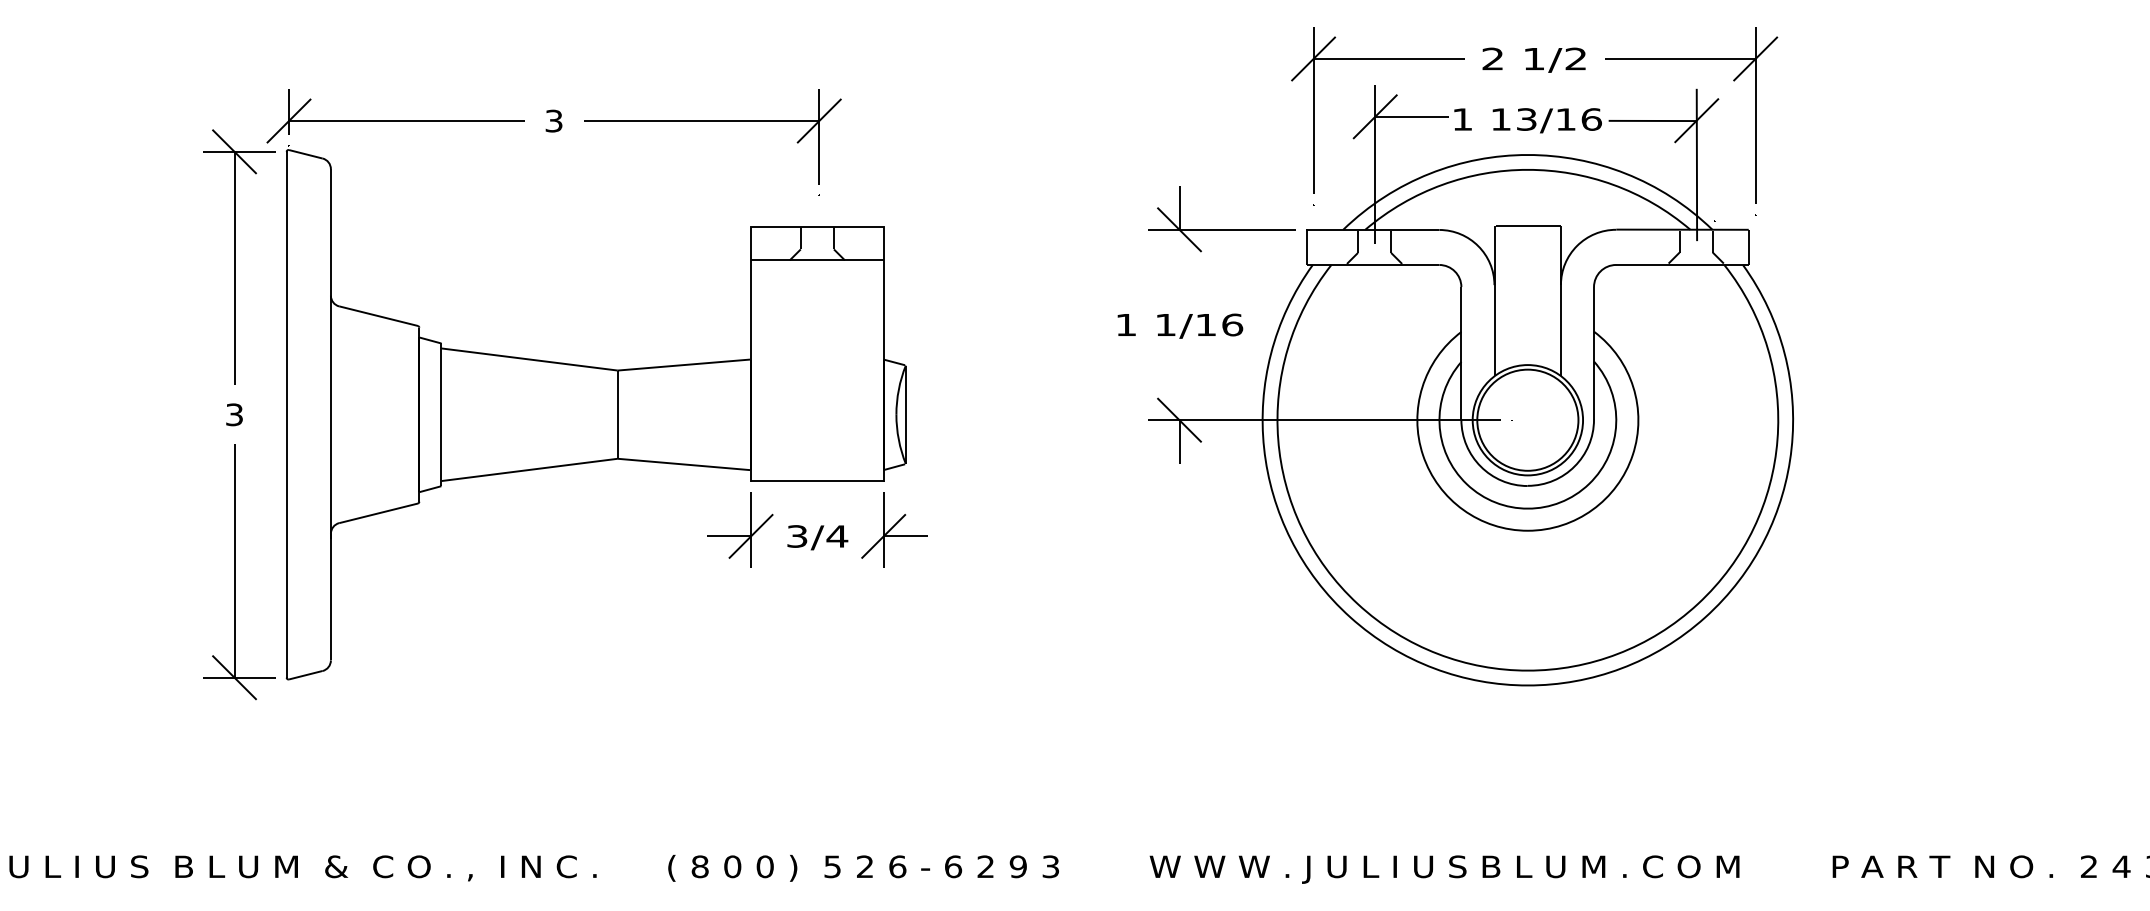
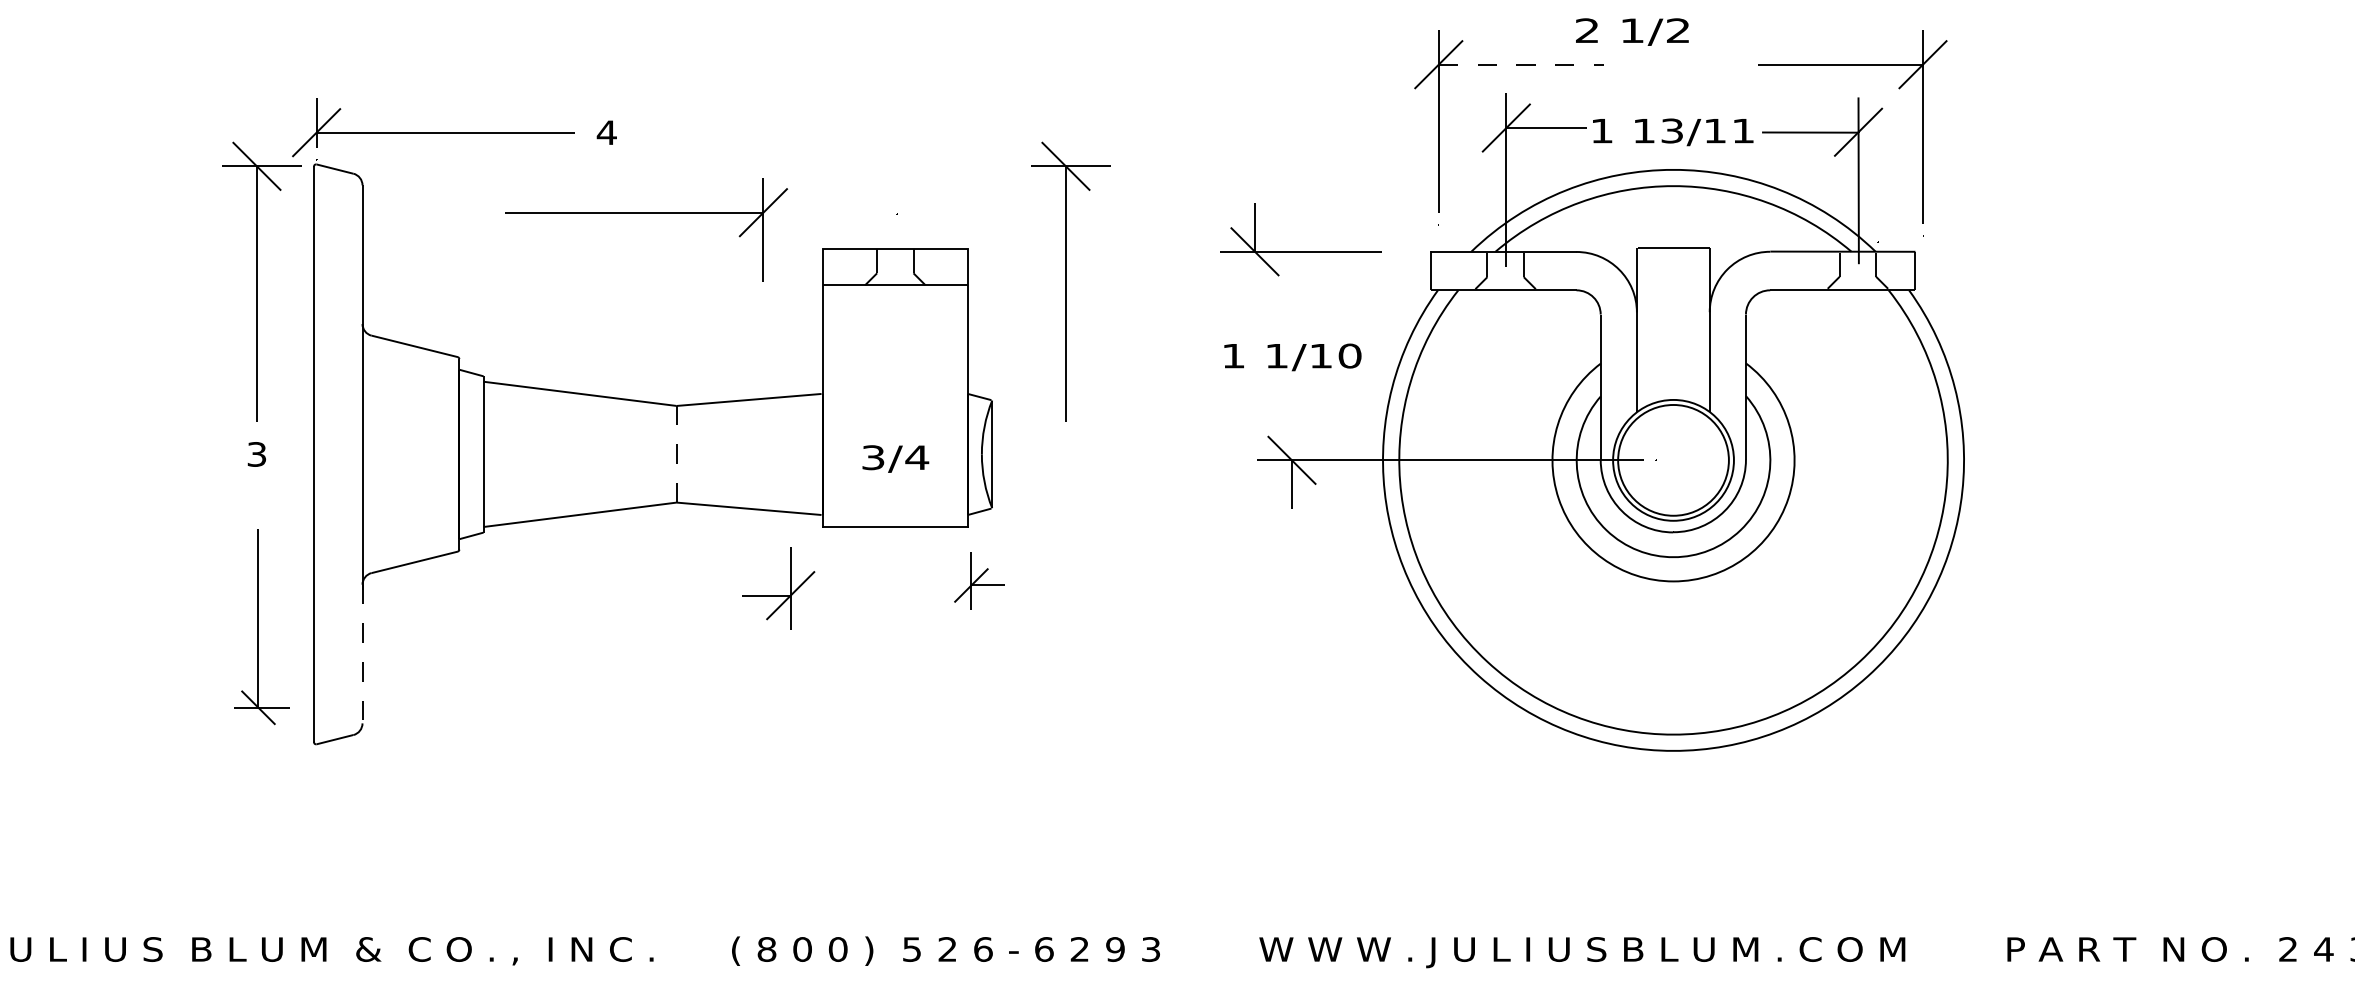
line: (1389, 58) -> (1521, 64), solid -> dashed
text: (1534, 59) -> (1632, 31), moved
text: (1591, 119) -> (1743, 130), 13/16 -> 13/11
text: (553, 120) -> (606, 132), 3 -> 4
part: (712, 121) -> (646, 213), moved
part: (1221, 229) -> (1300, 251), moved
part: (977, 256) -> (1070, 281), added
text: (1232, 324) -> (1349, 355), 1/16 -> 1/10
line: (617, 413) -> (676, 453), solid -> dashed
part: (894, 529) -> (979, 580), size x0.7
part: (739, 536) -> (778, 595), moved
text: (817, 537) -> (895, 458), moved
part: (238, 571) -> (261, 626), size x0.7
line: (330, 597) -> (362, 654), solid -> dashed

